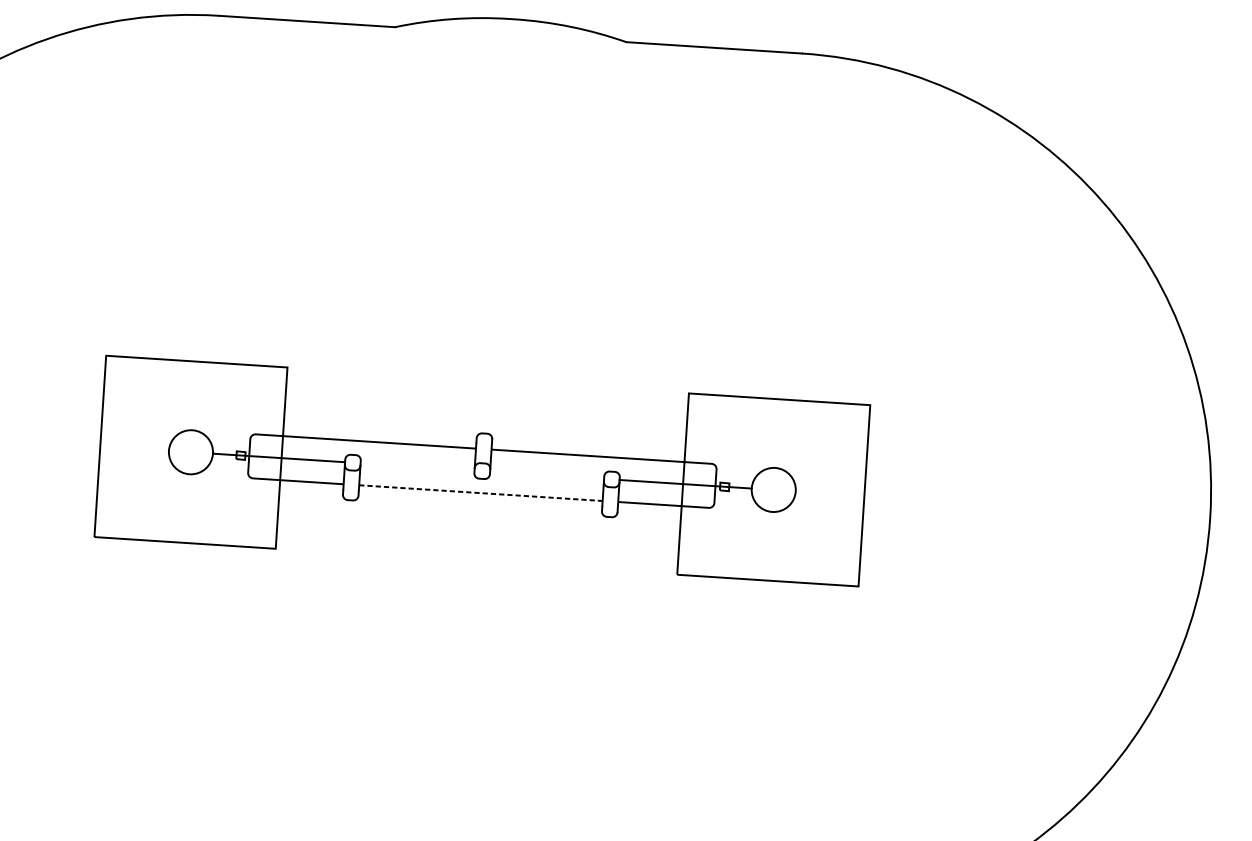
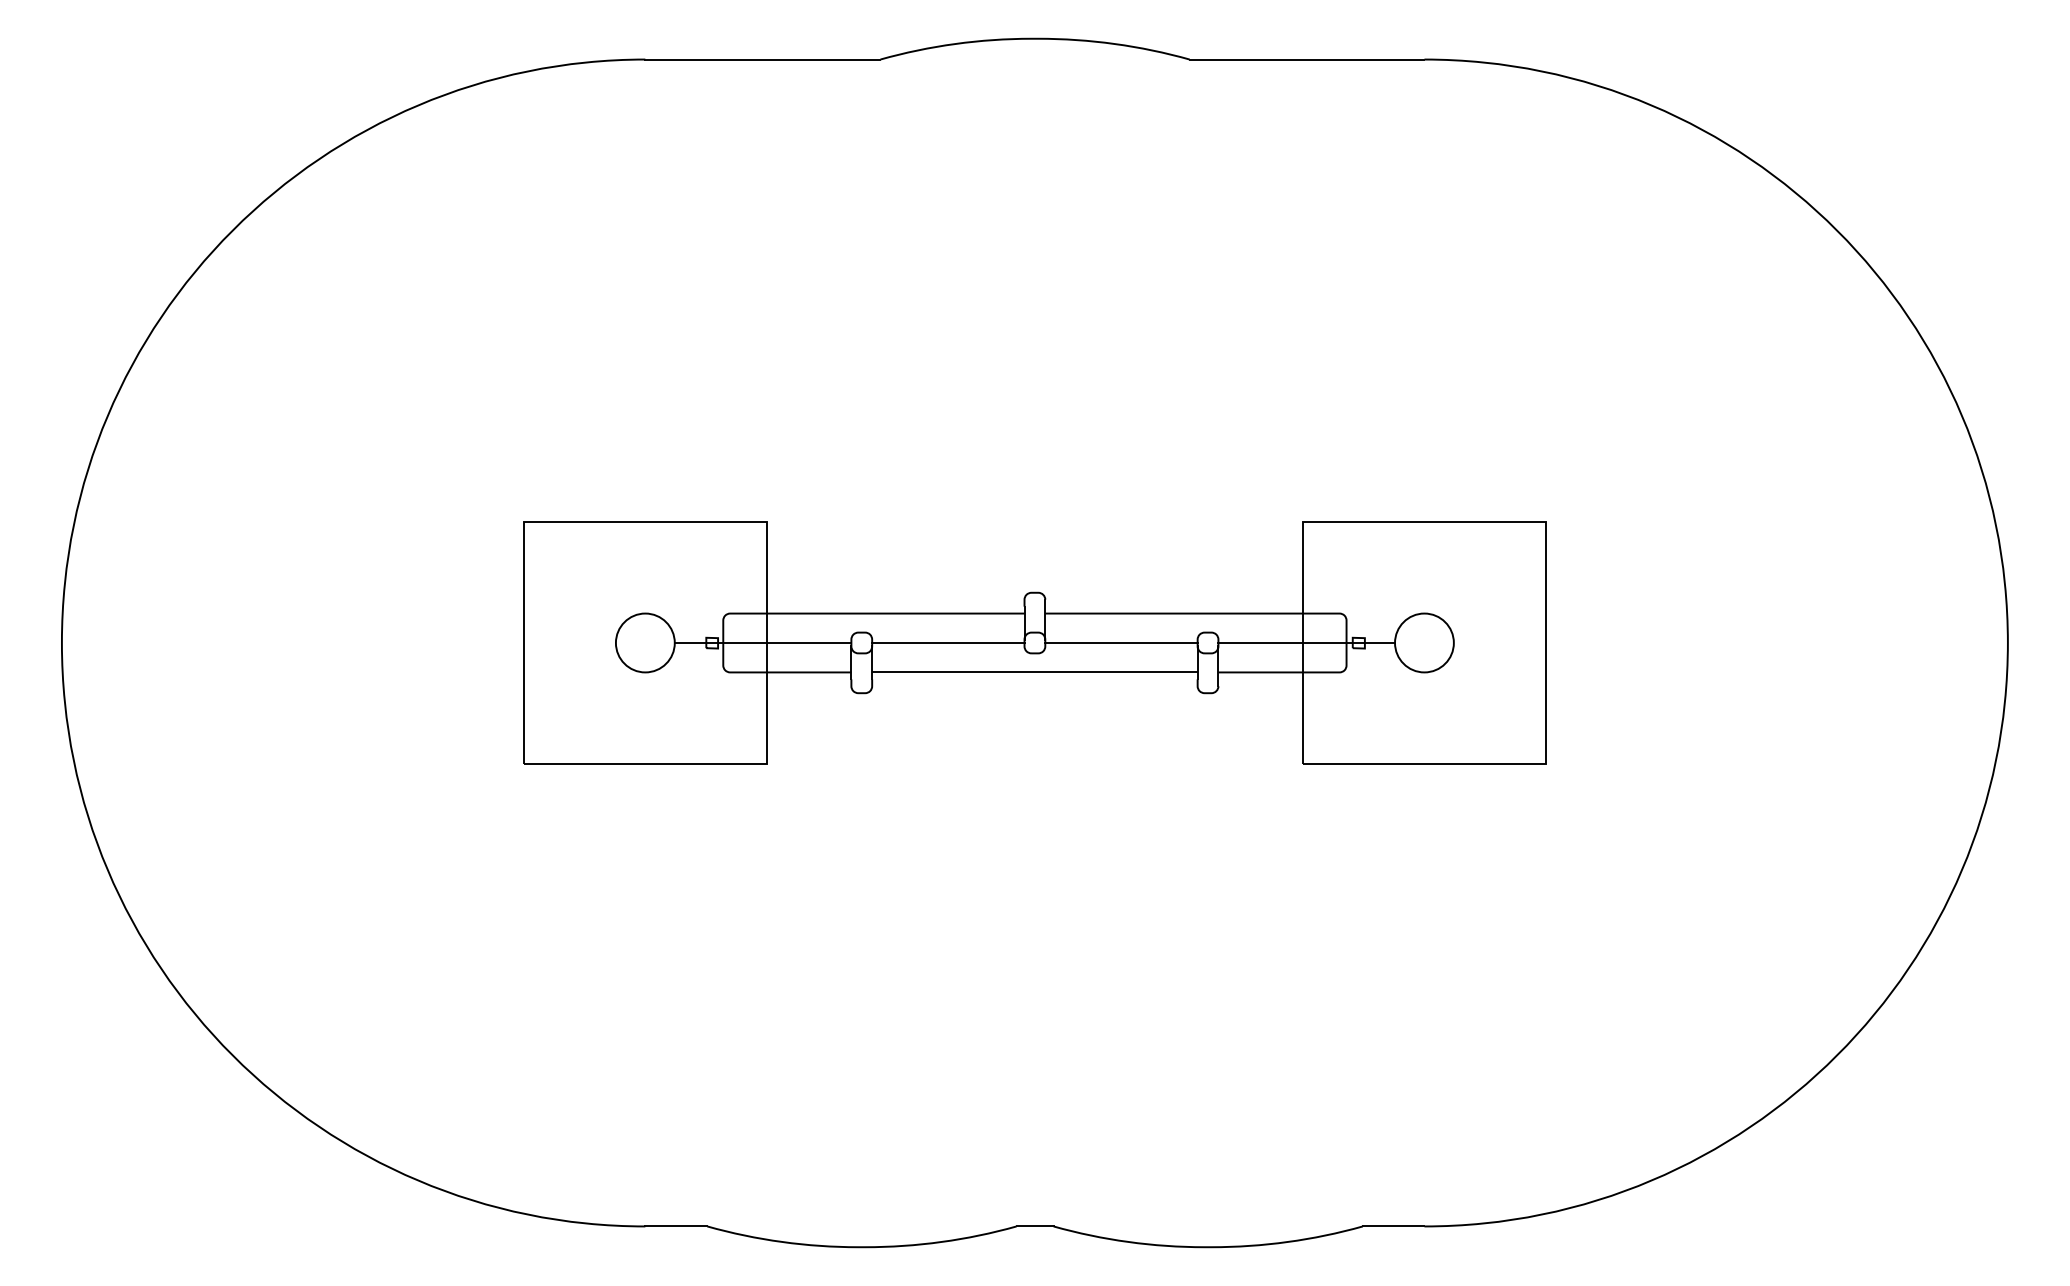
line: (417, 467) -> (948, 643), added
line: (547, 475) -> (1121, 643), added
line: (480, 493) -> (1034, 672), dashed -> solid

